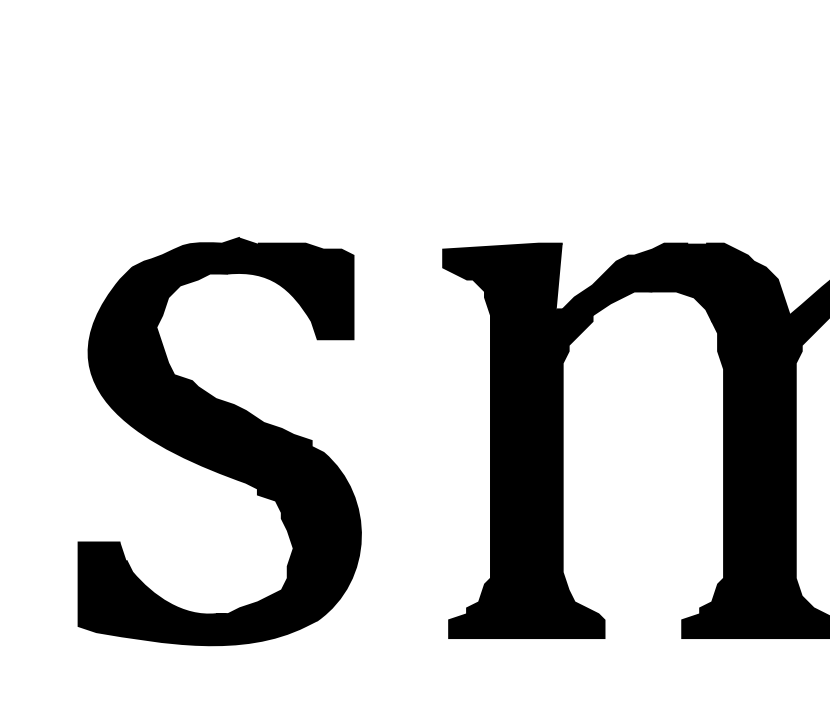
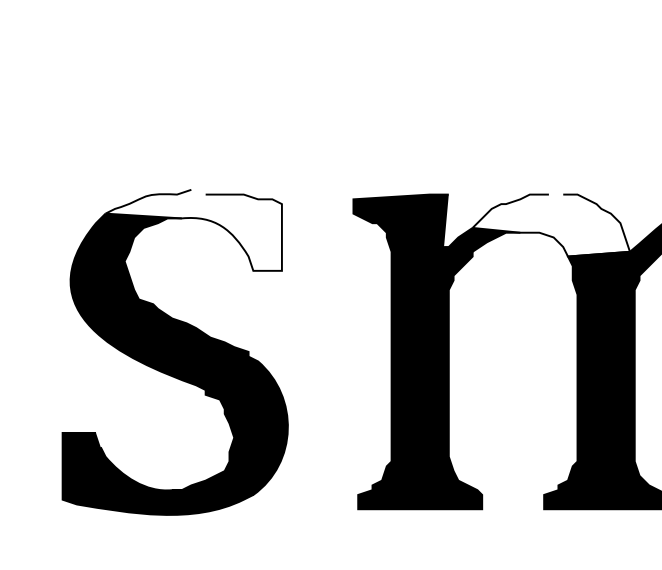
fill: (690, 282) -> (550, 225), removed
fill: (242, 288) -> (193, 230), removed

